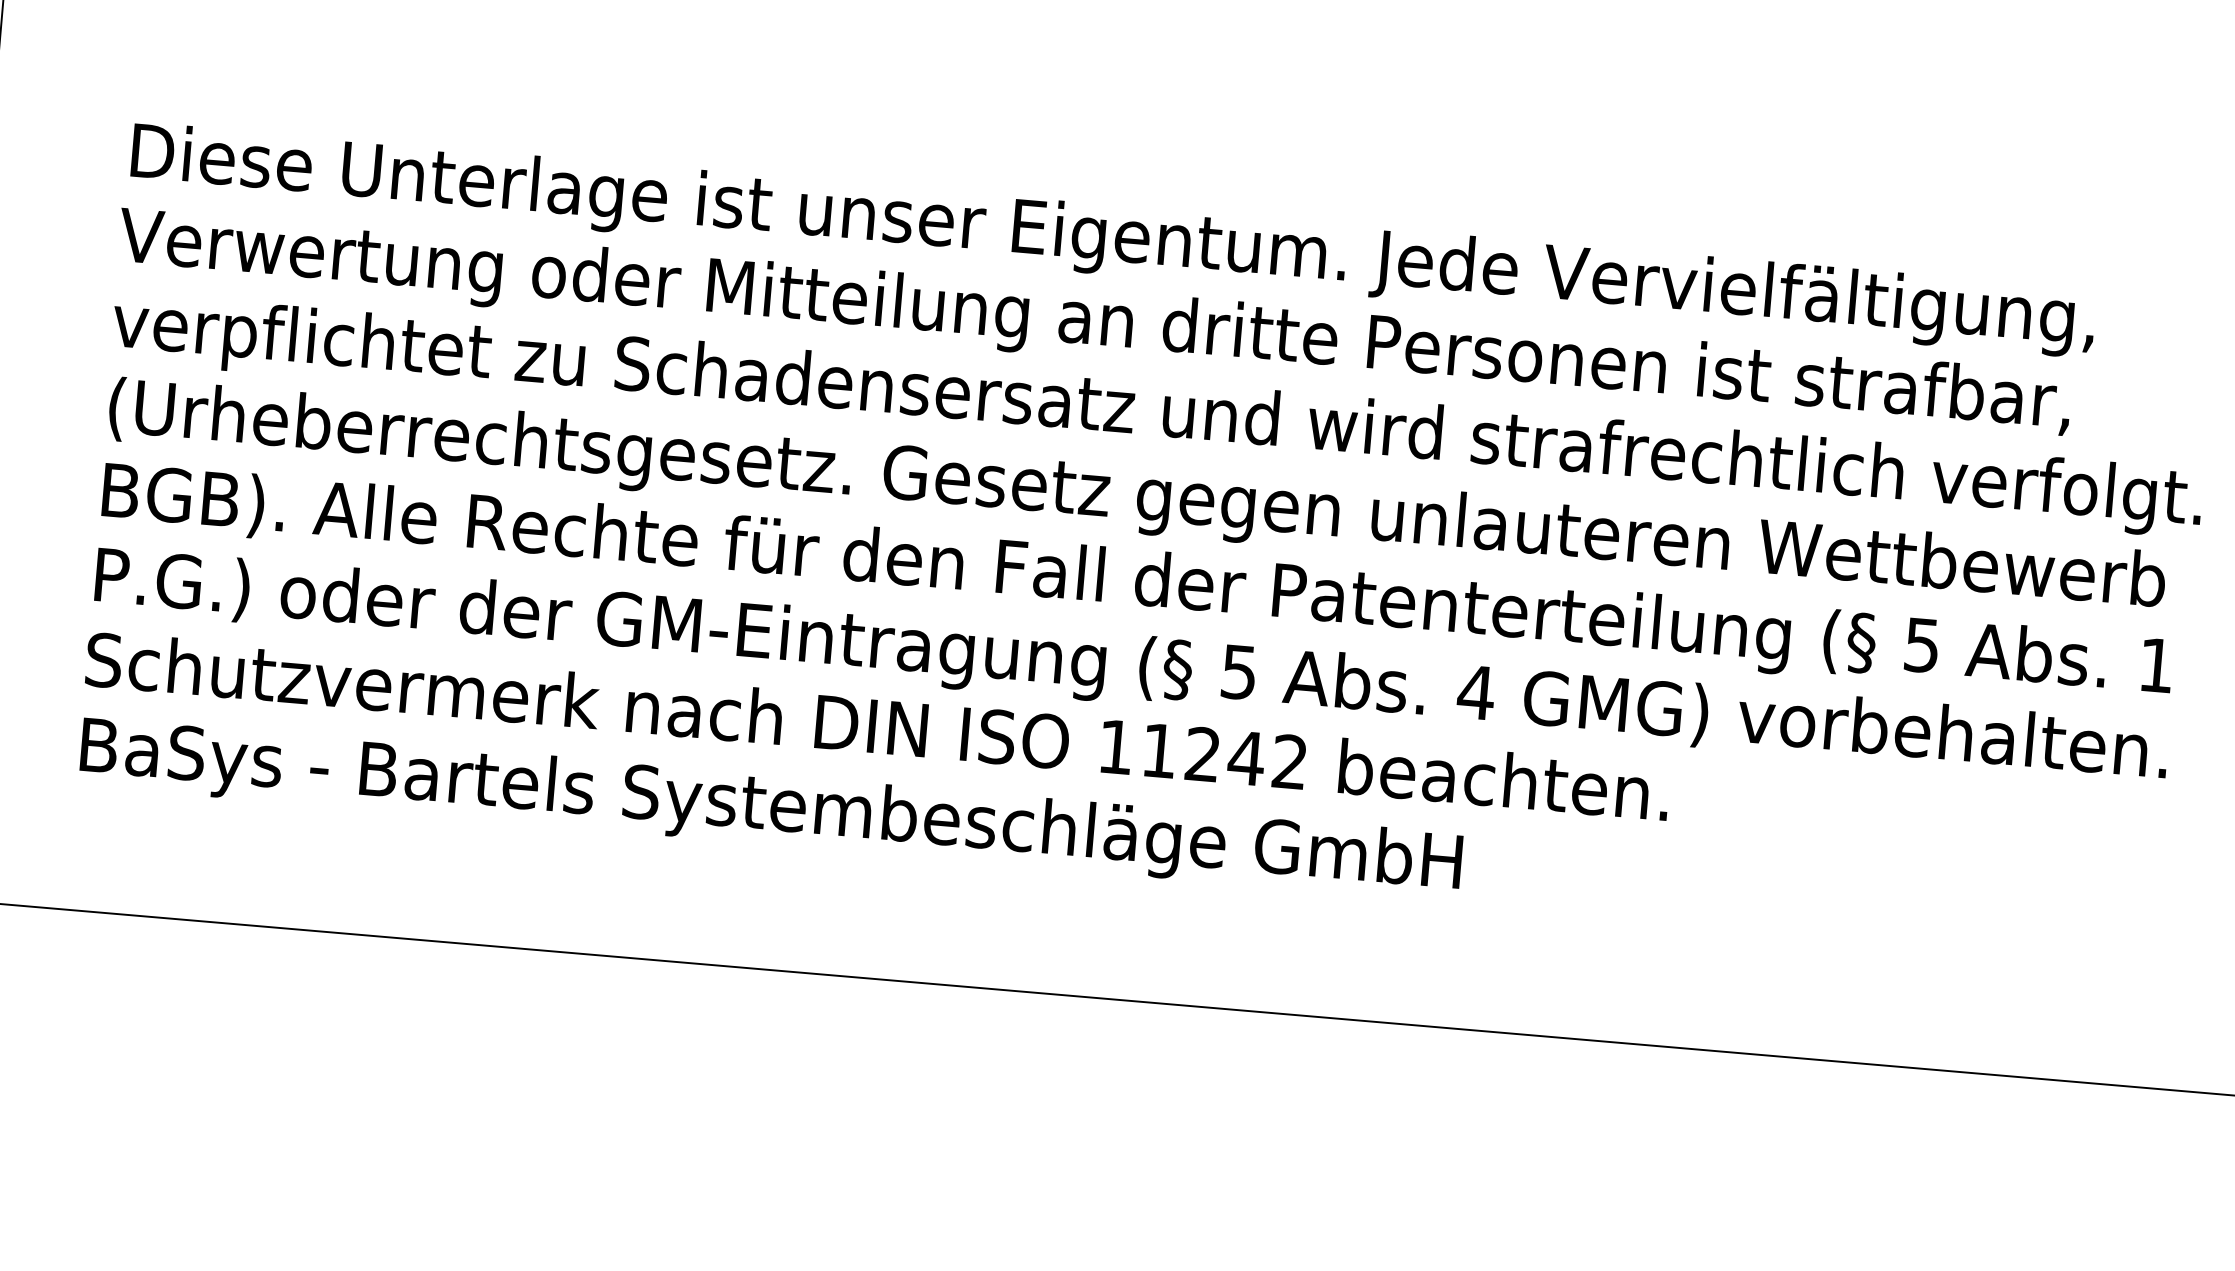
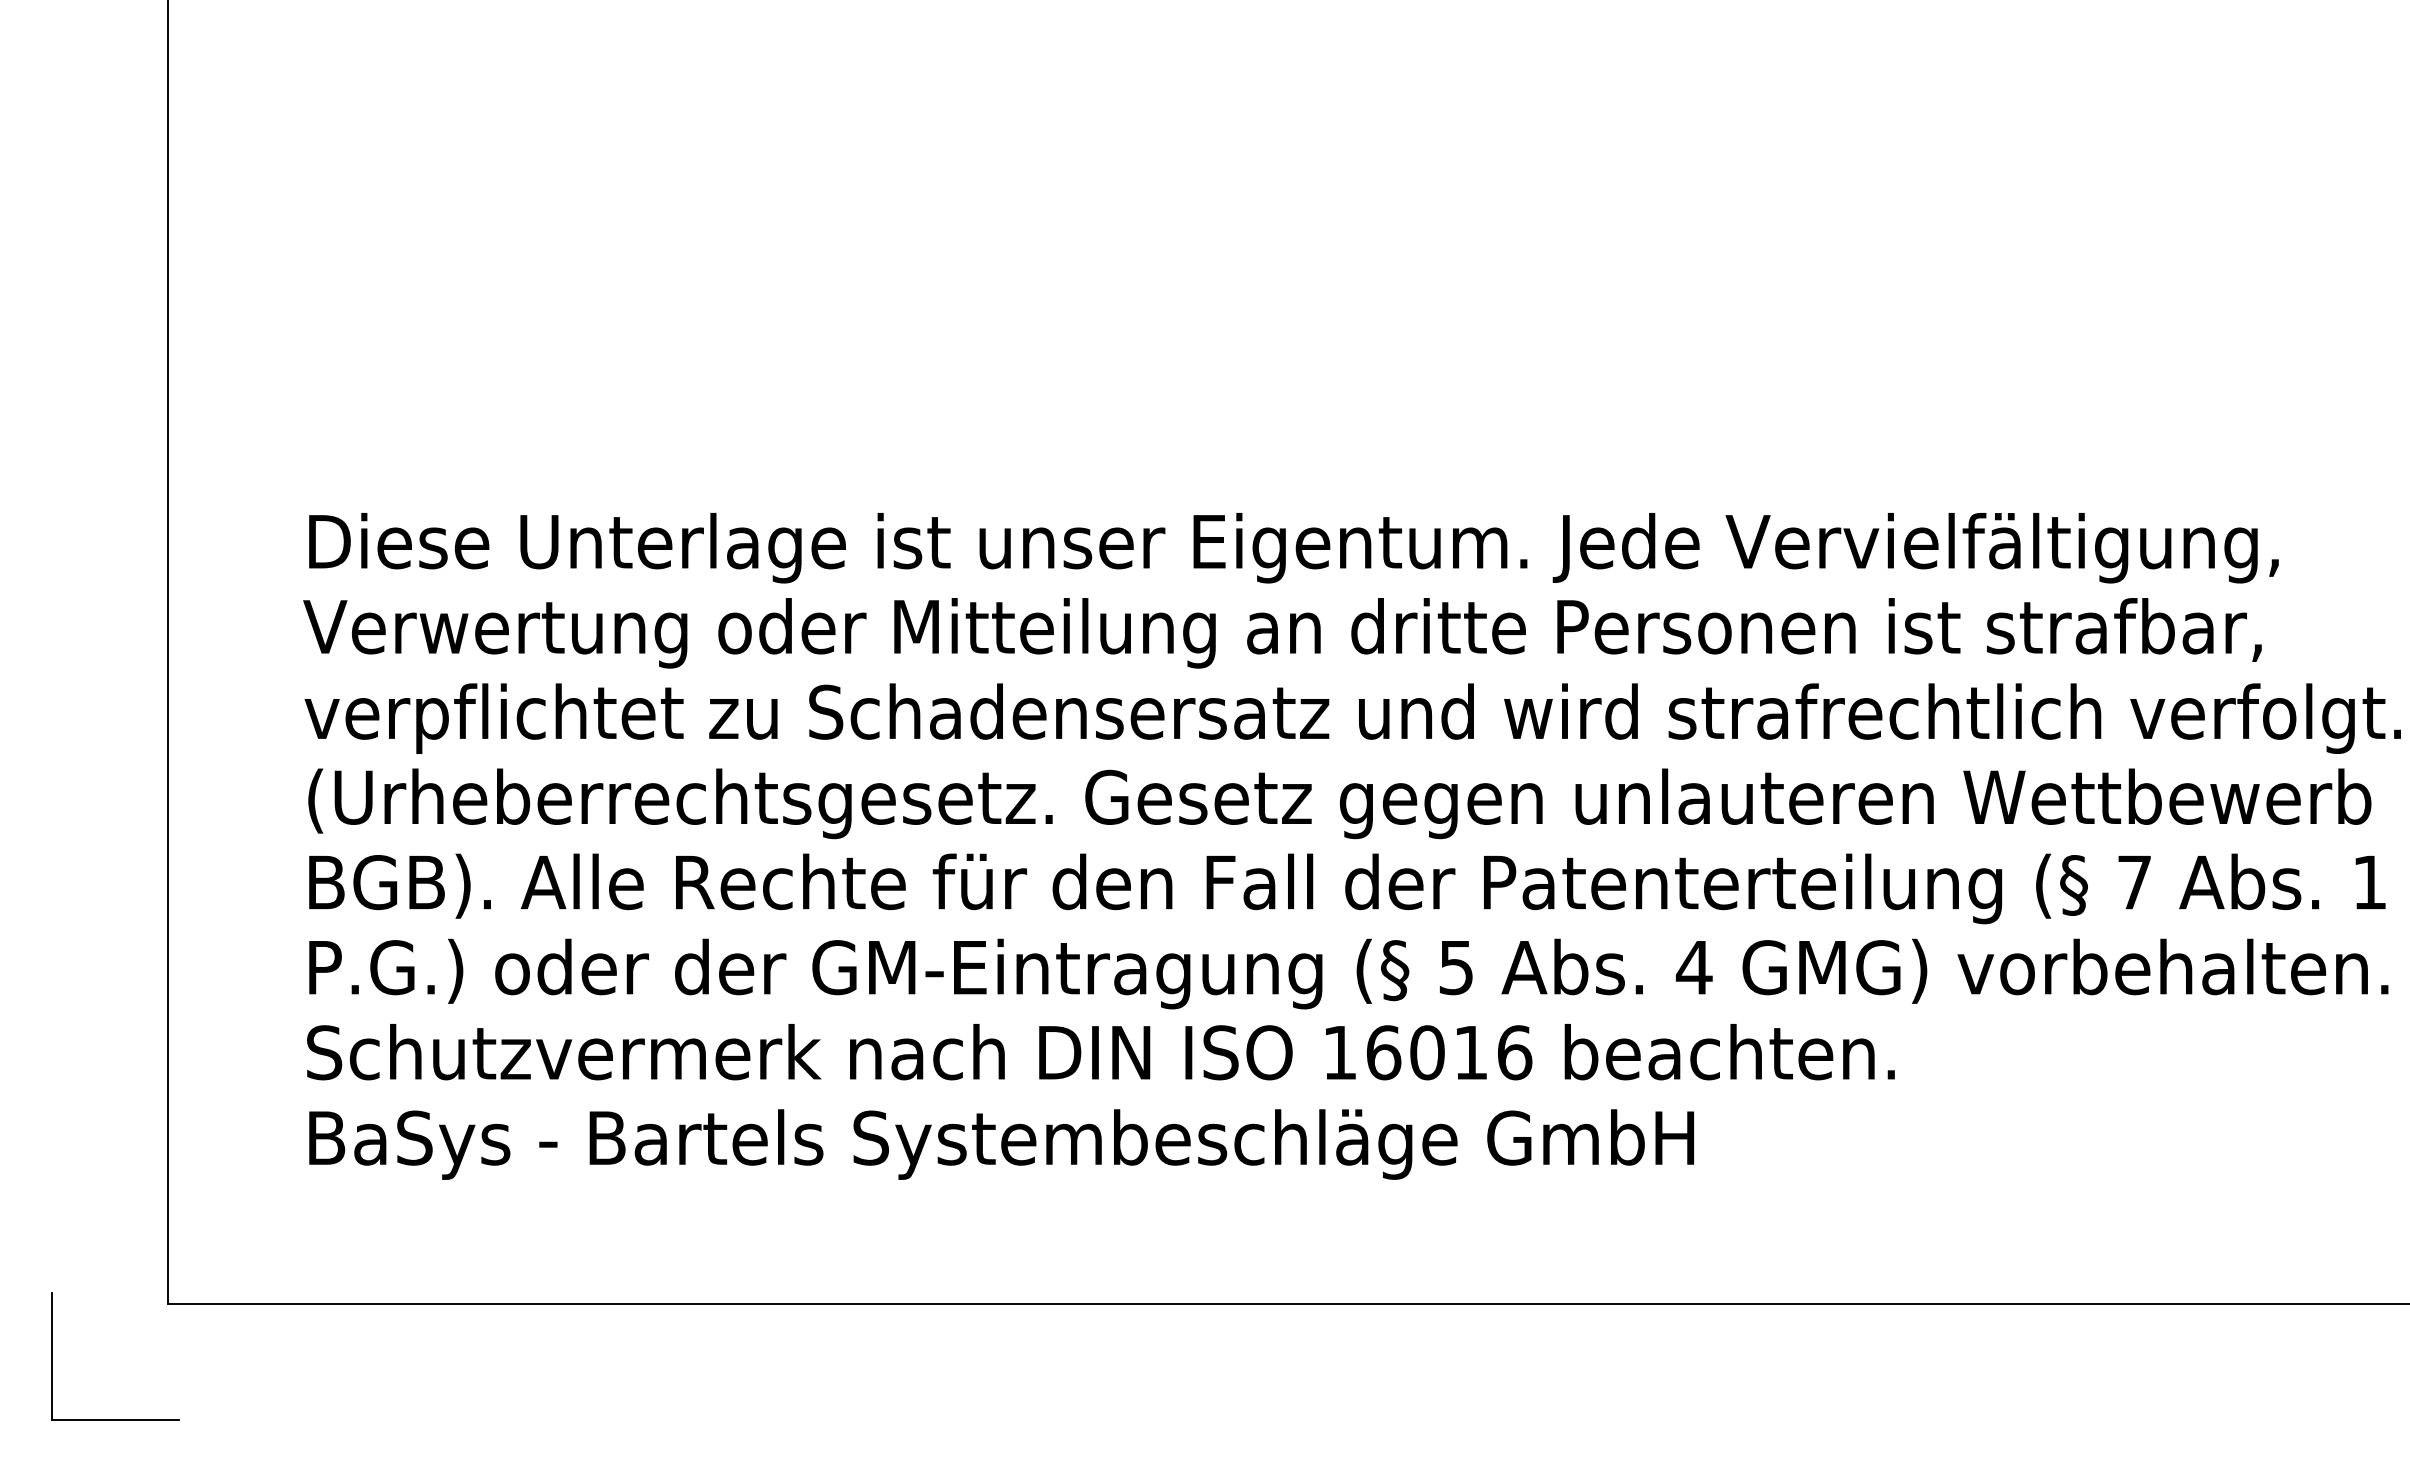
text: (1922, 645) -> (2134, 882), 5 -> 7
text: (1225, 756) -> (1449, 1052), 11242 -> 16016

